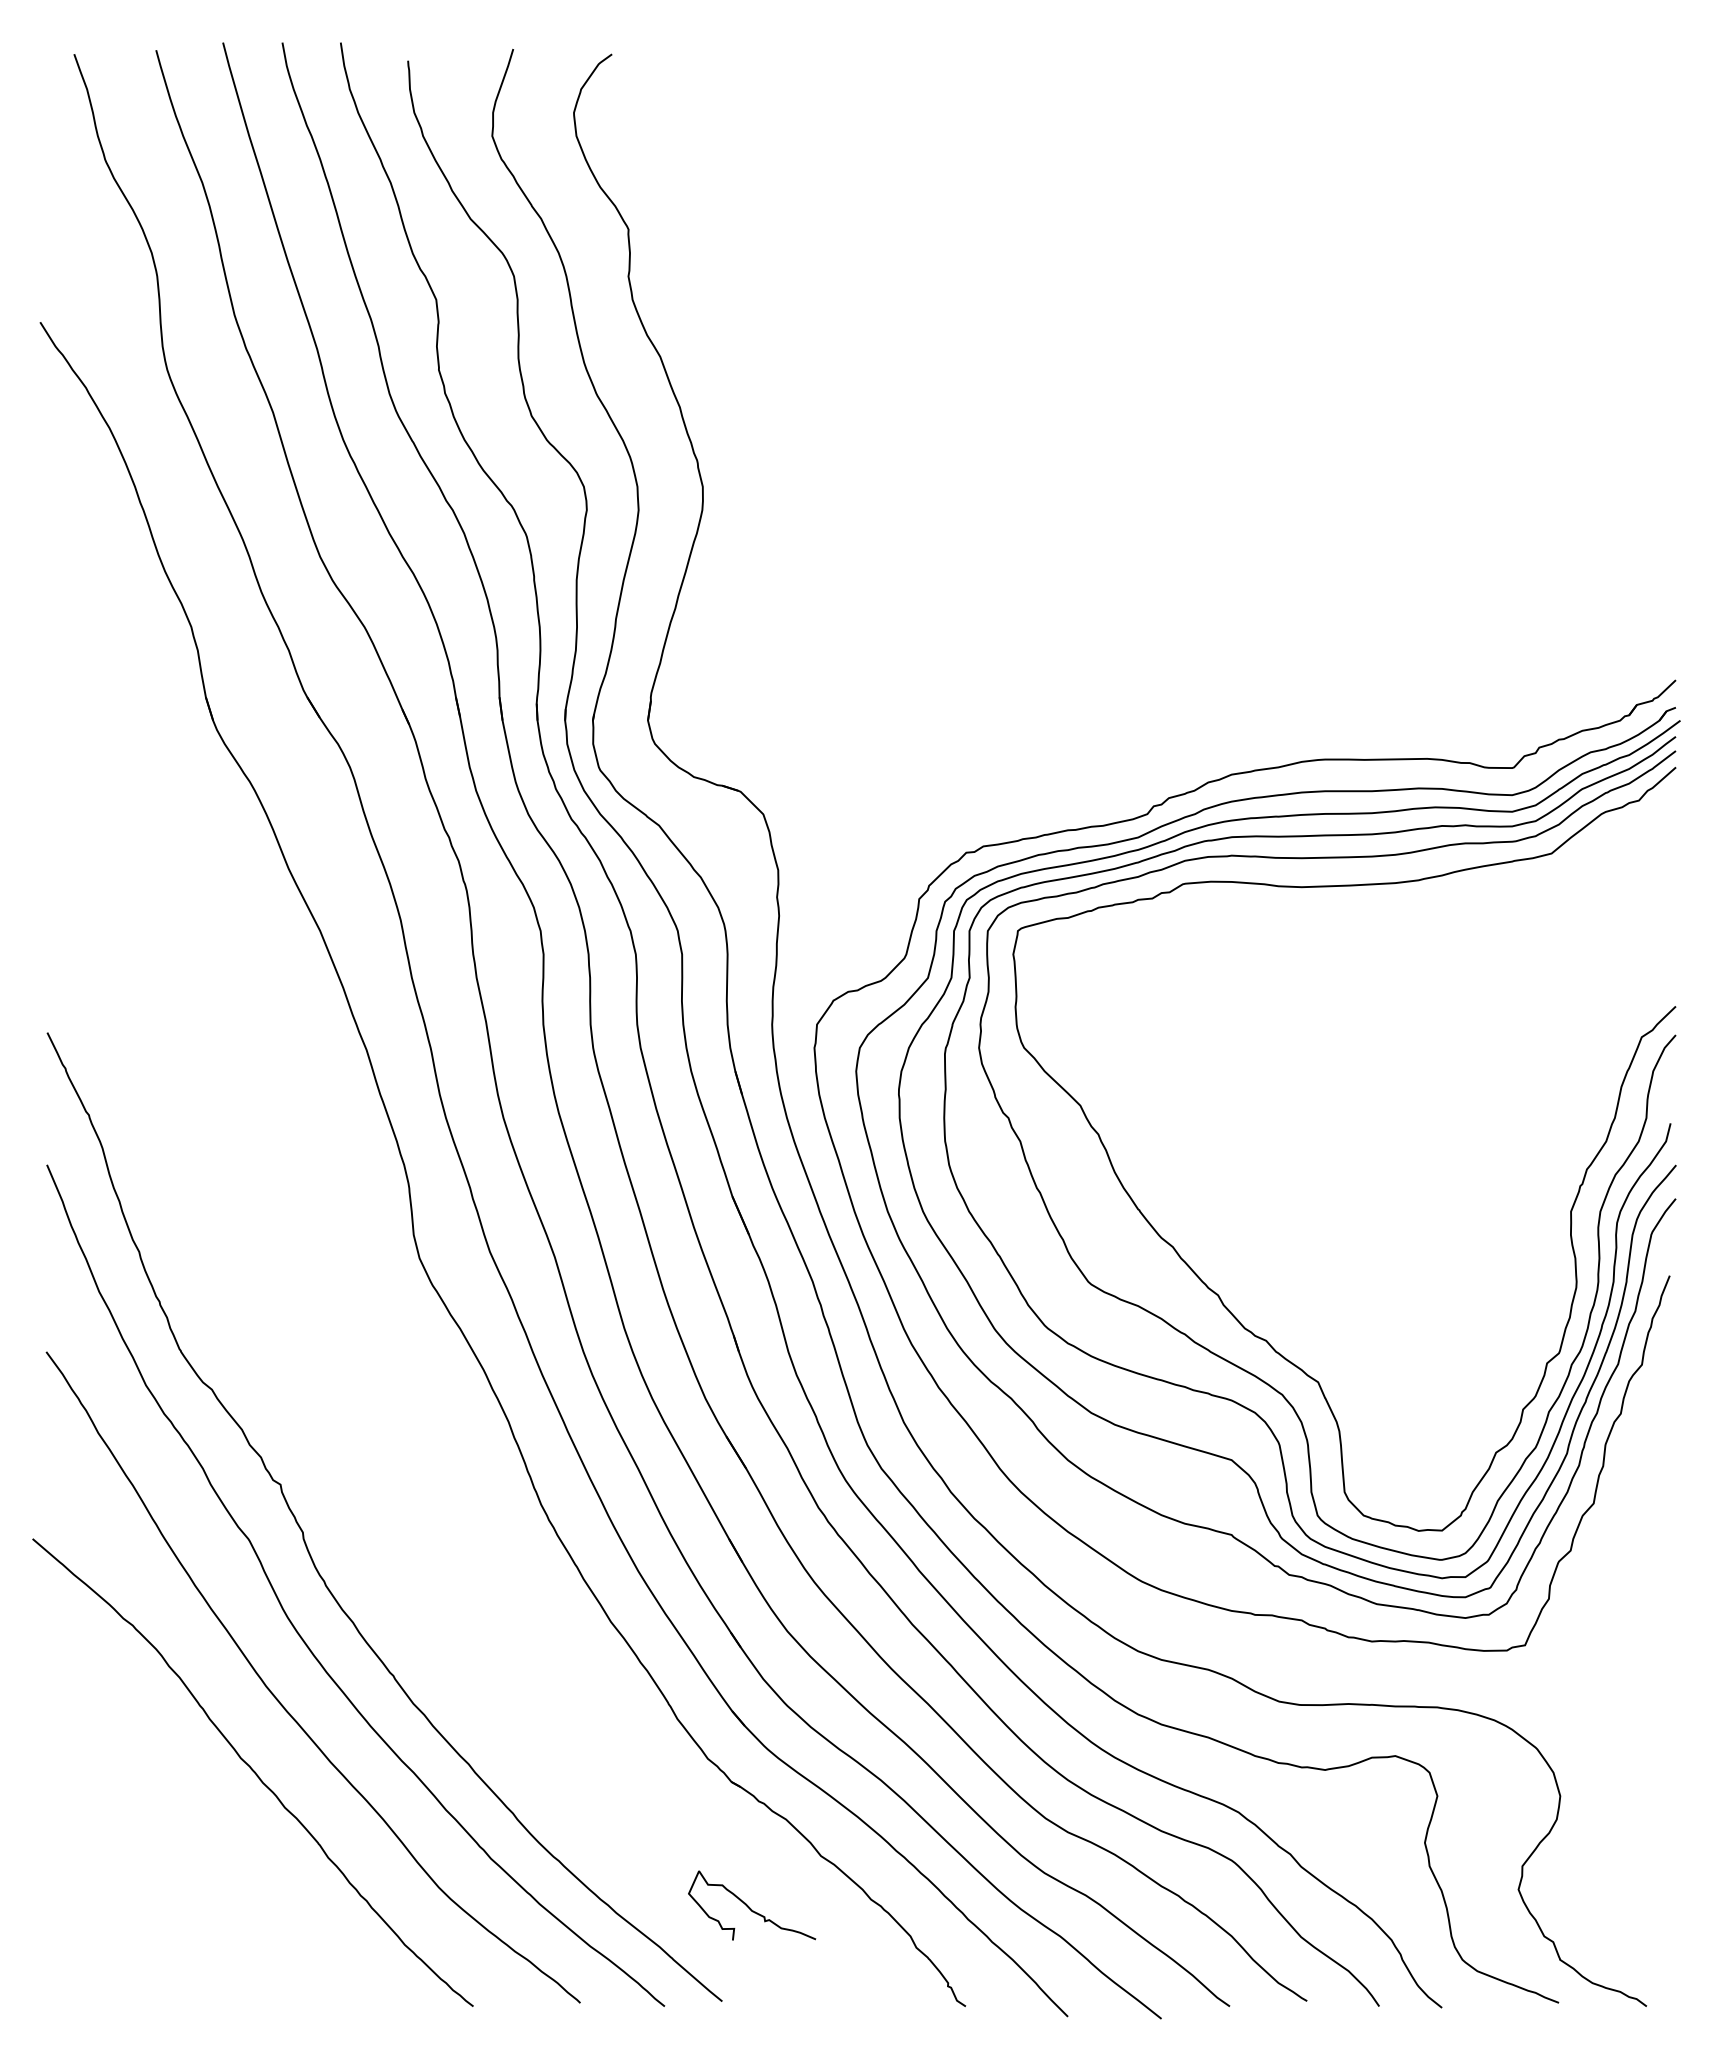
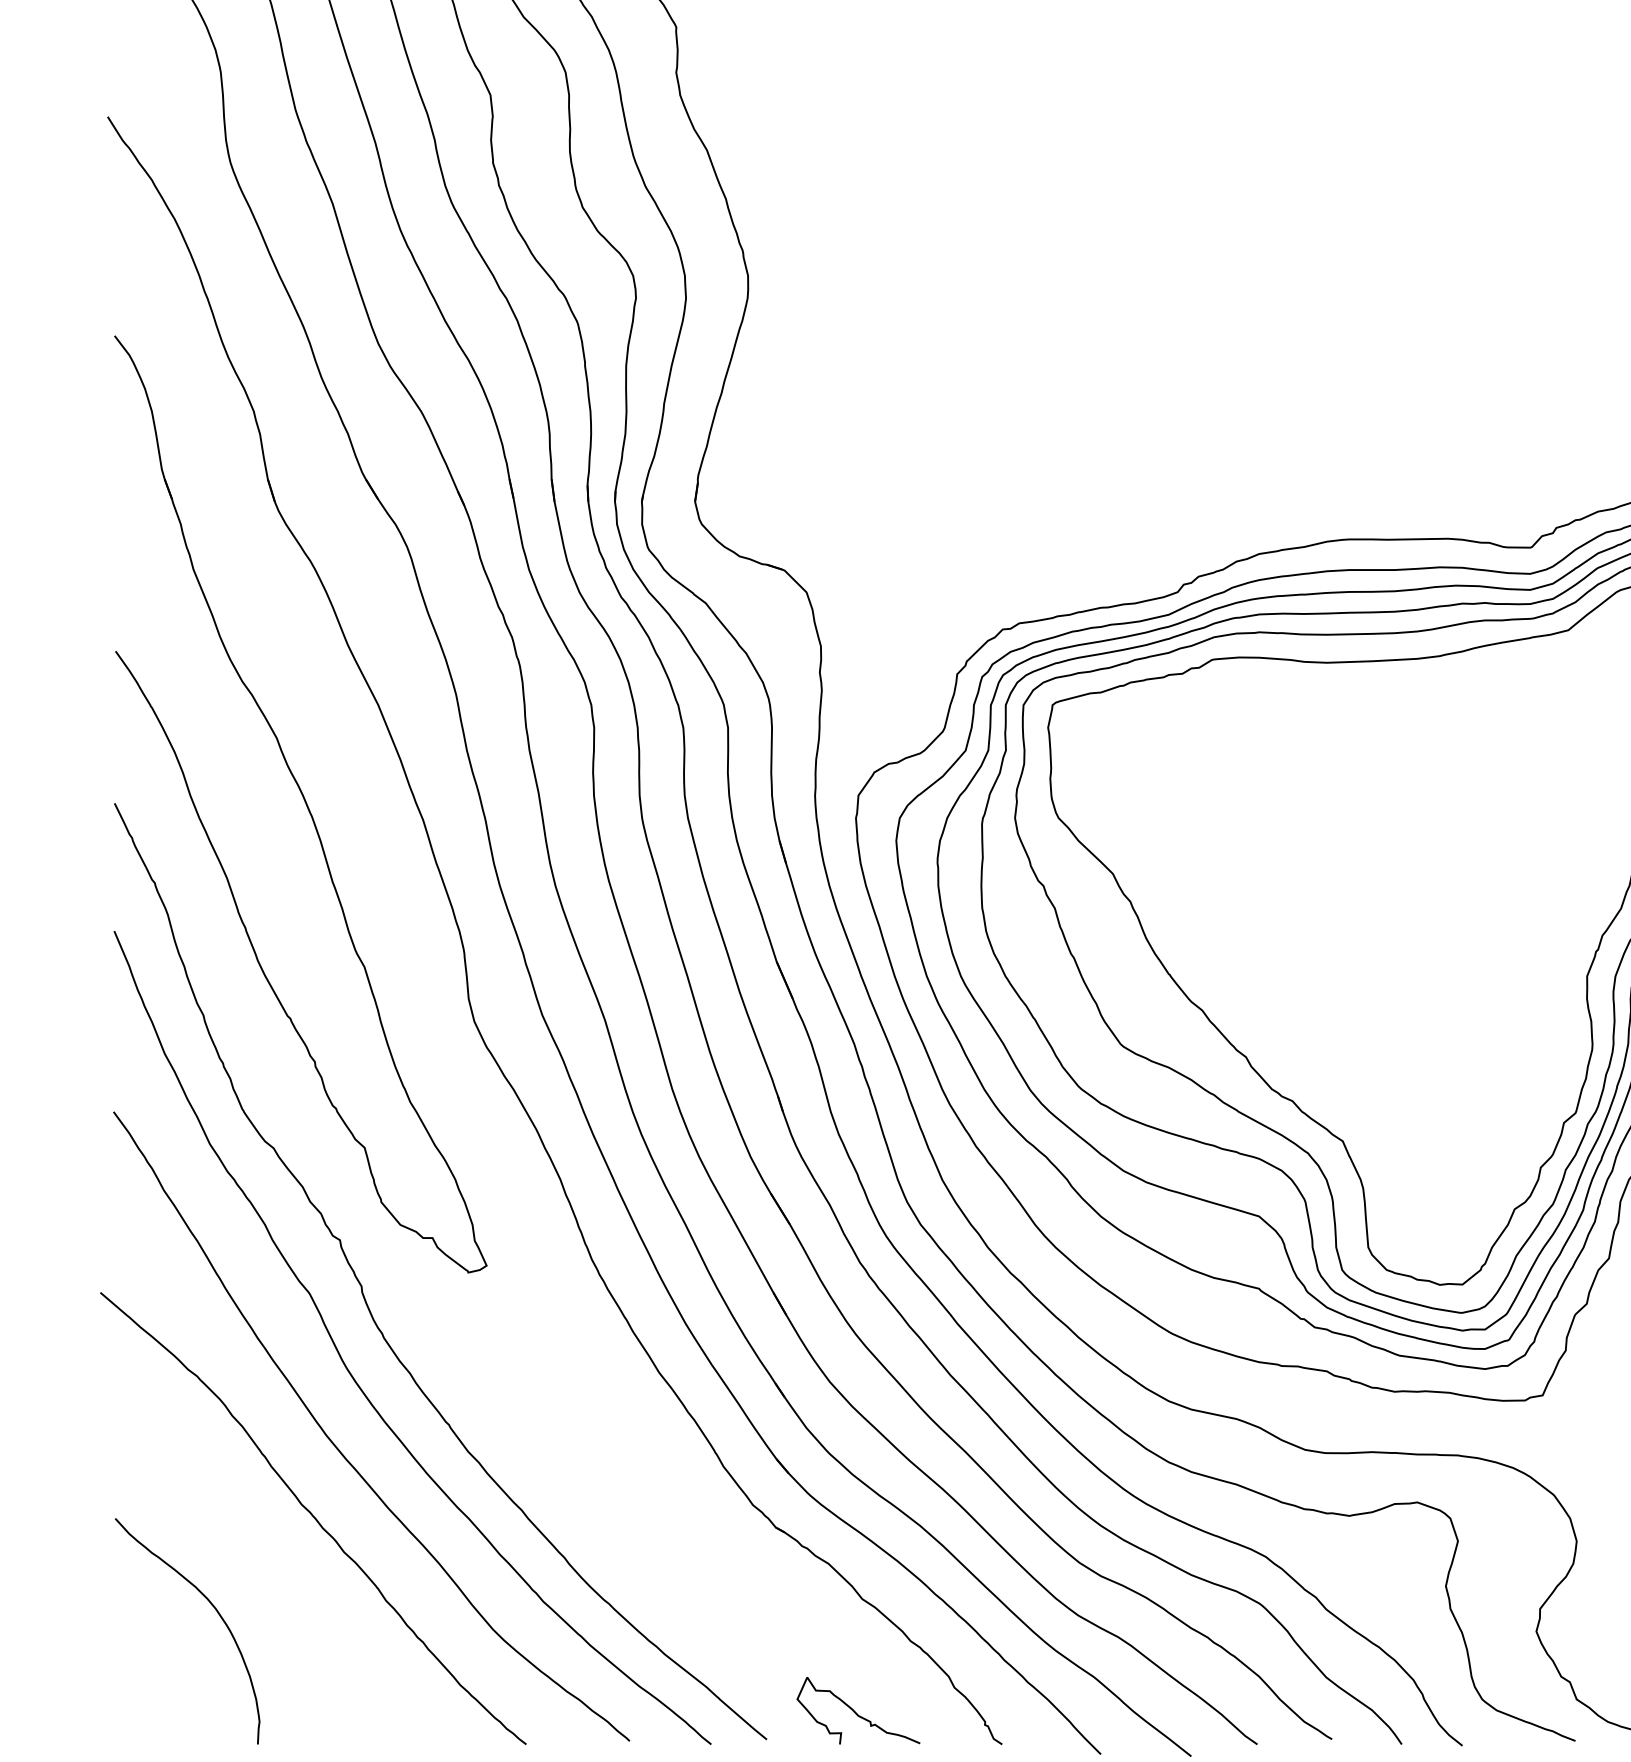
part: (239, 1033) -> (300, 804), added
curve: (153, 1870) -> (217, 1613), added
curve: (750, 1907) -> (856, 1712), moved

